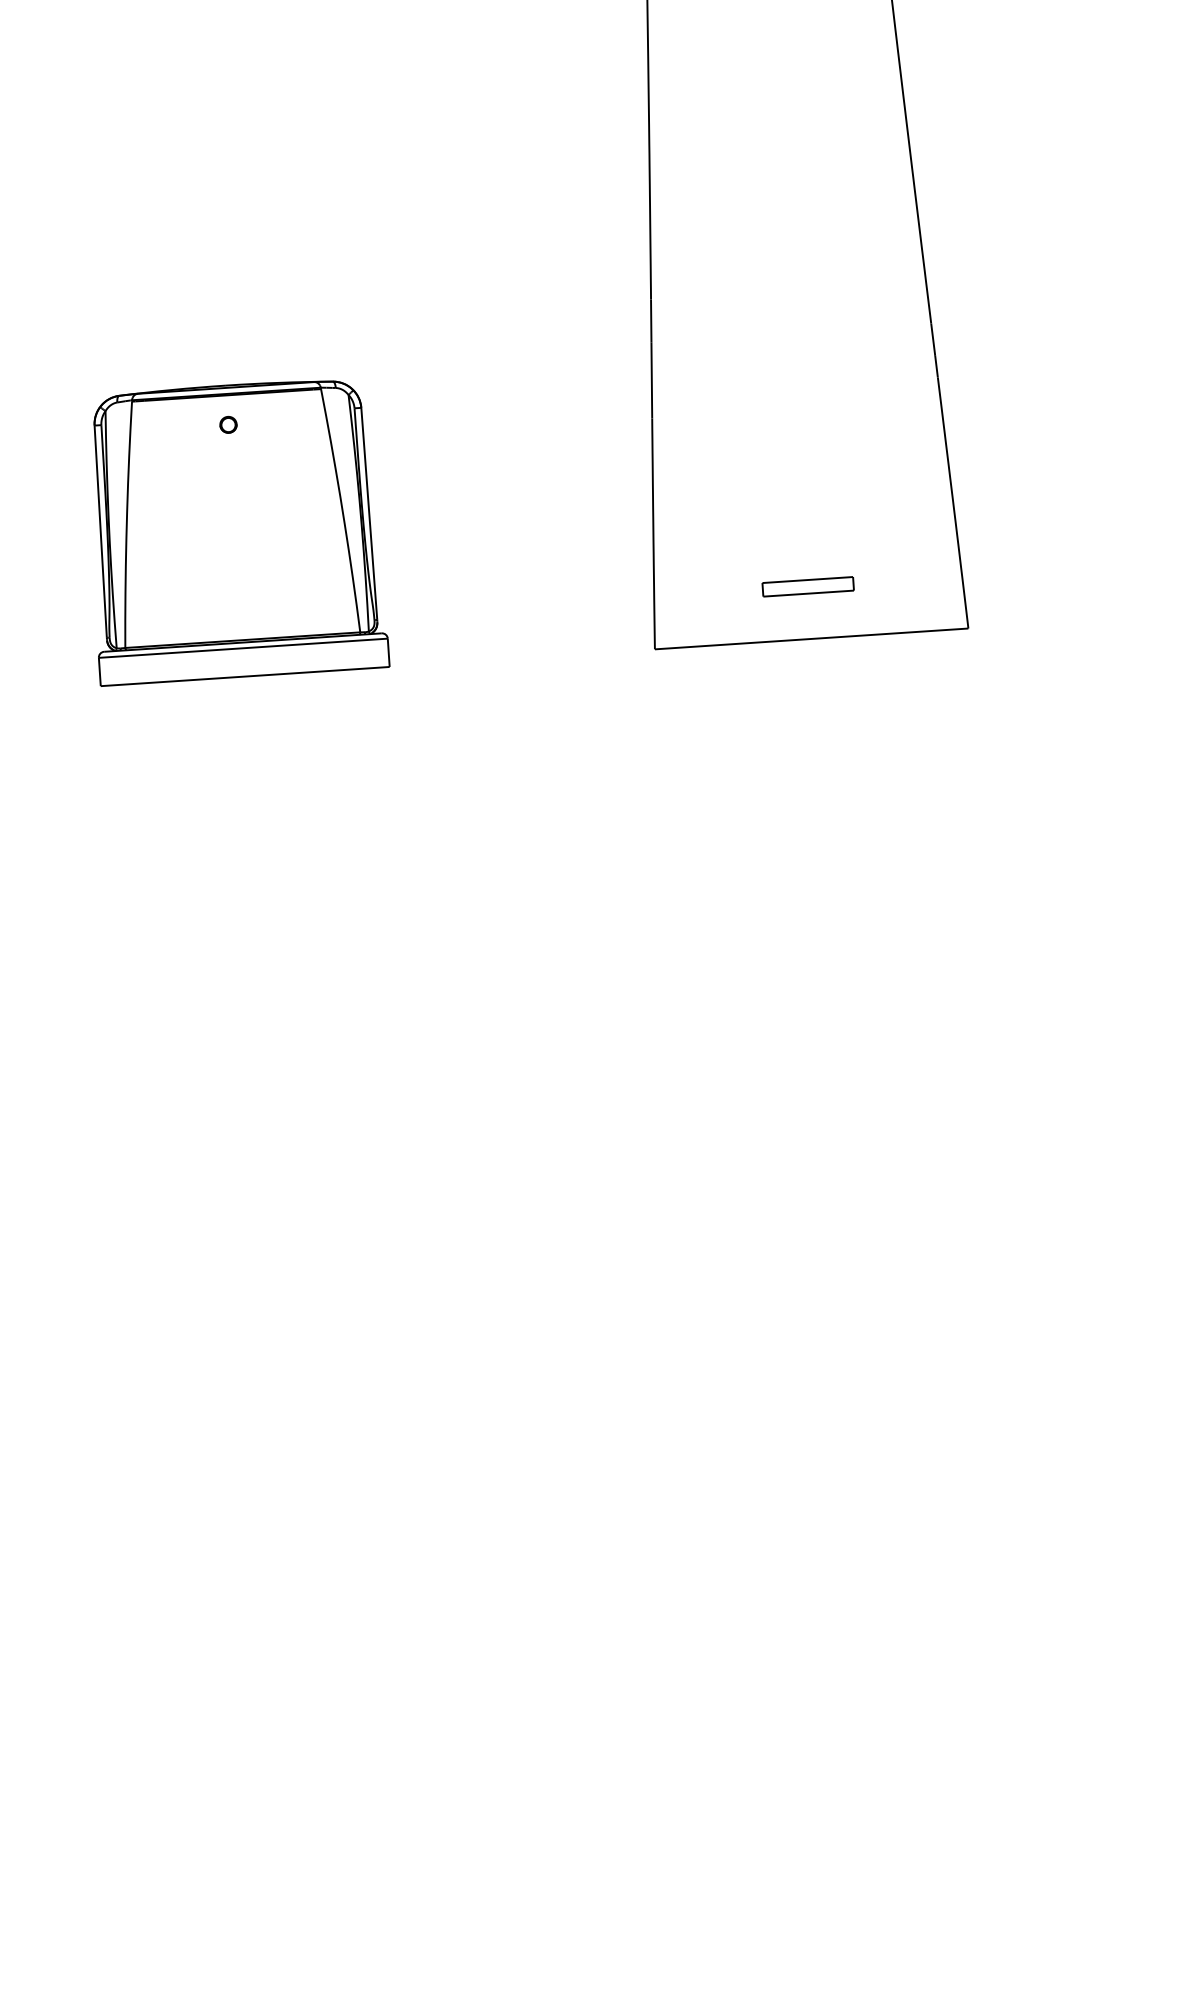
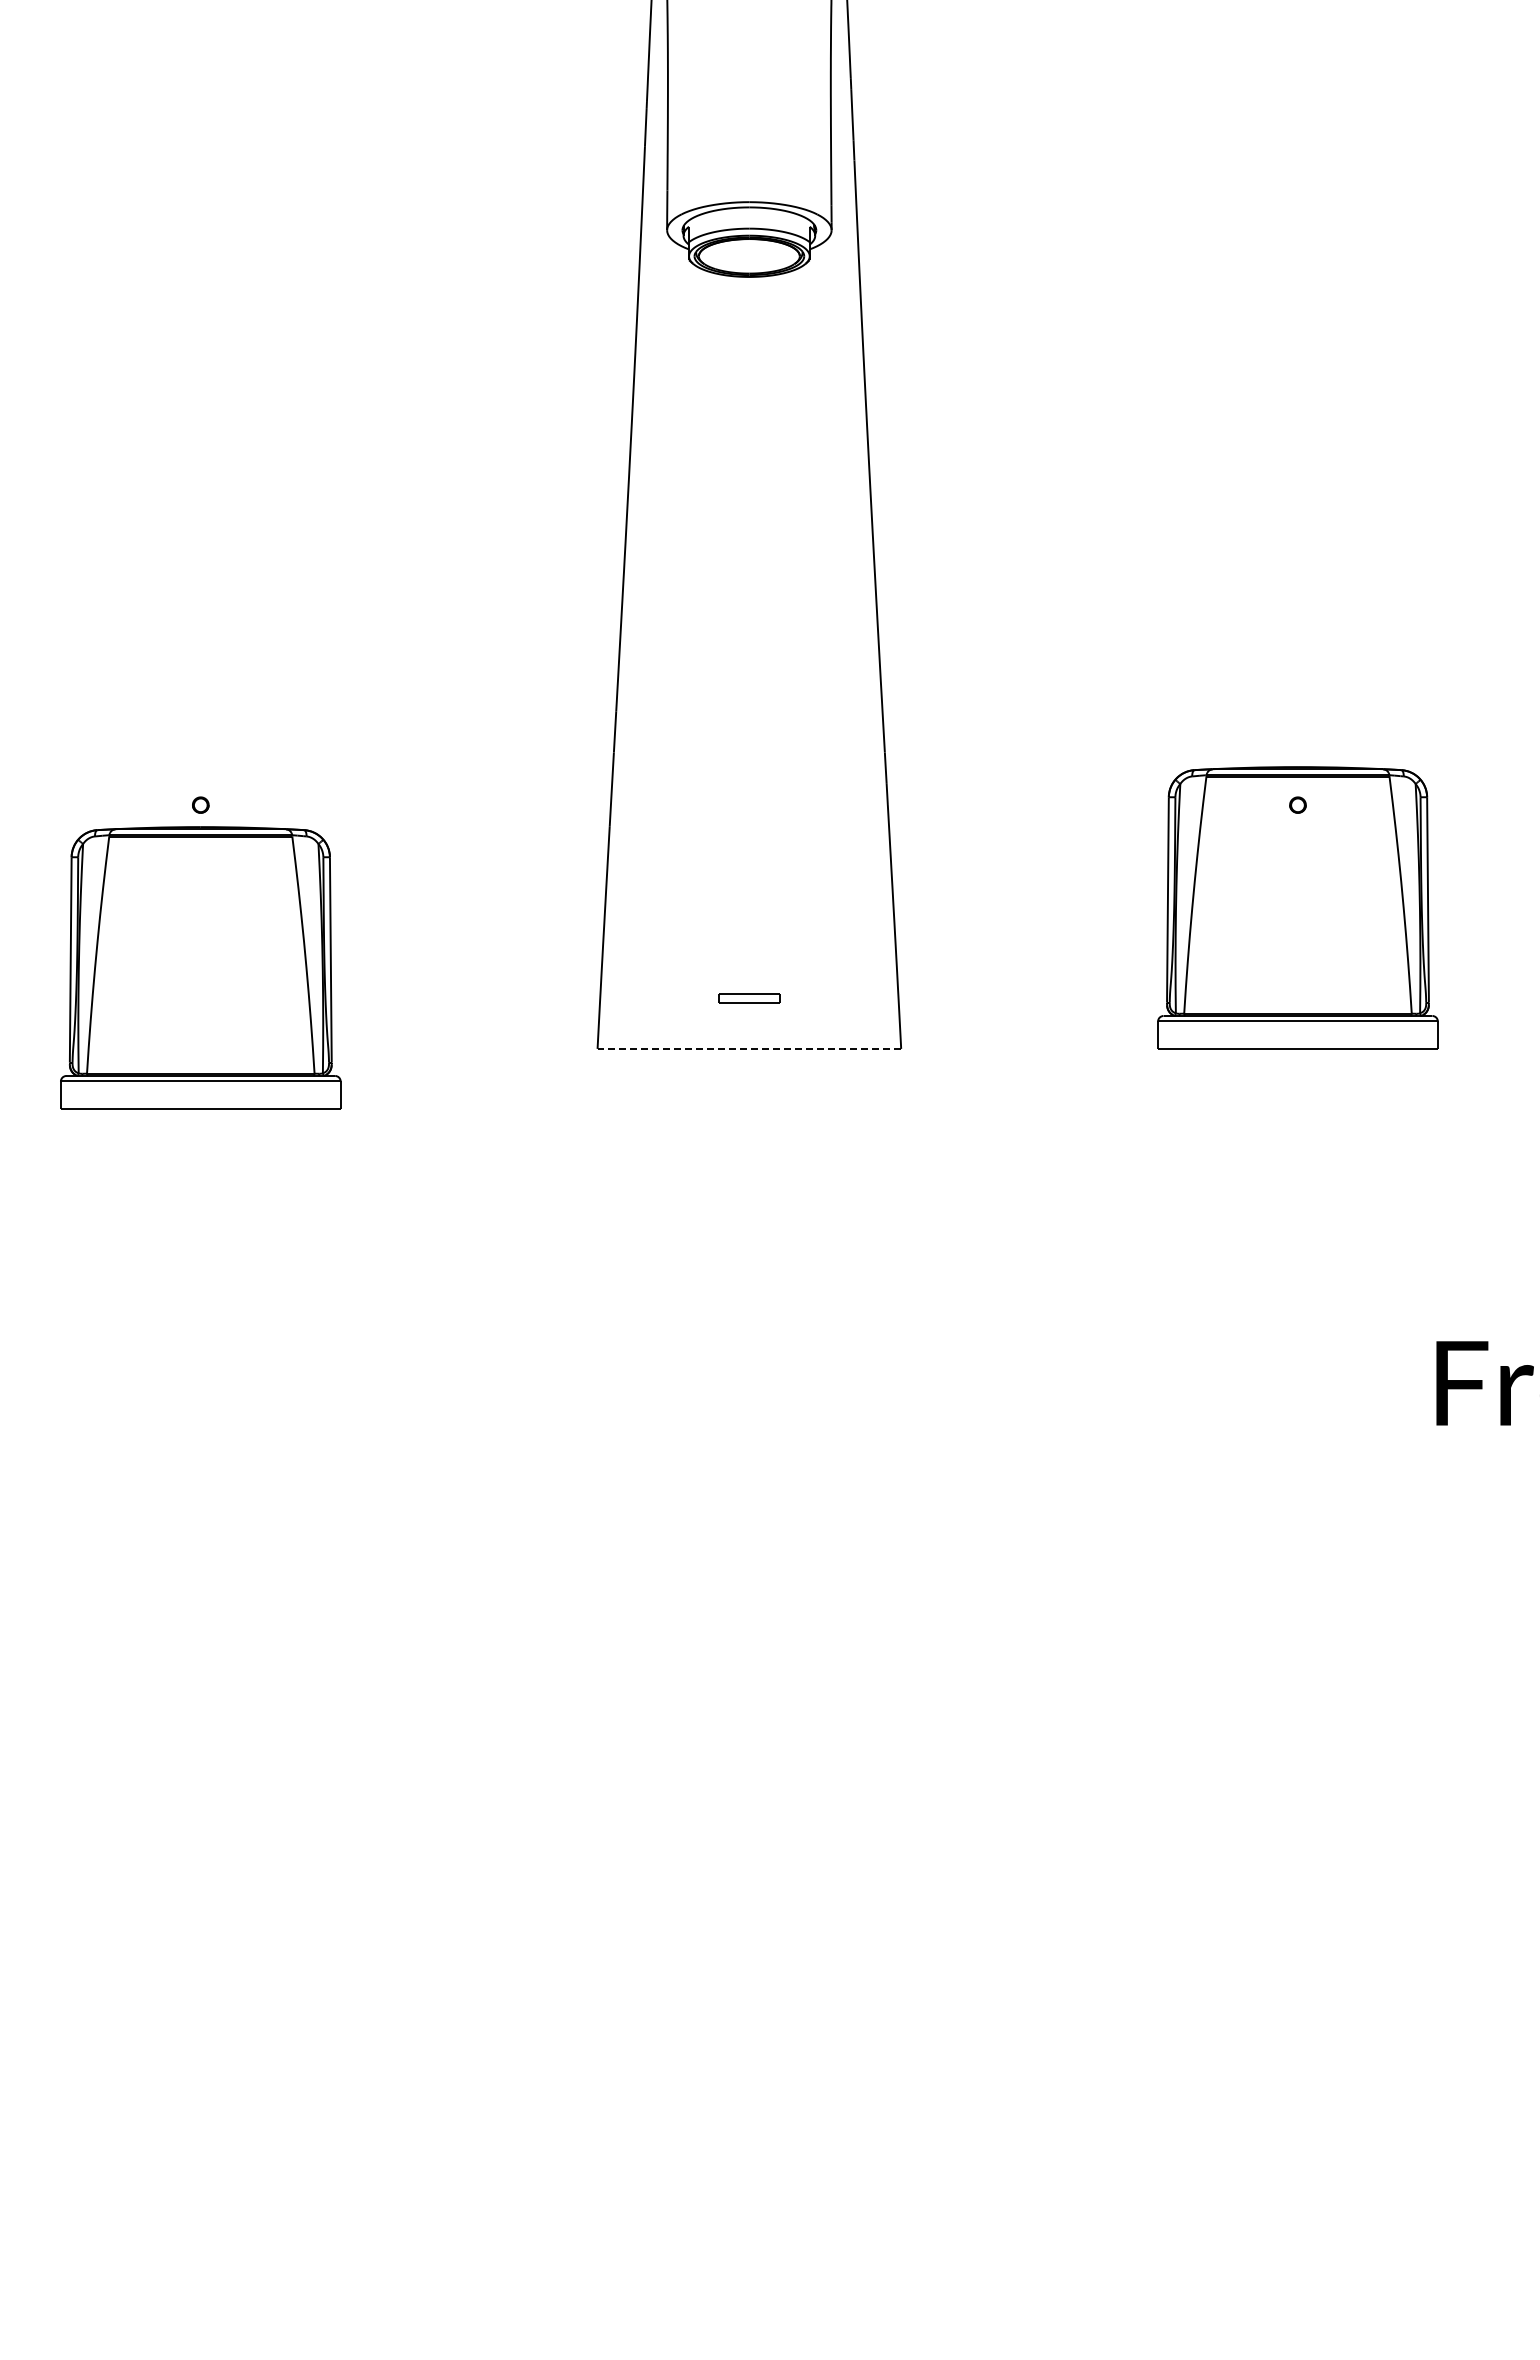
part: (235, 530) -> (200, 967), moved
part: (808, 586) -> (749, 998), size x0.7
line: (811, 638) -> (749, 1048), solid -> dashed

